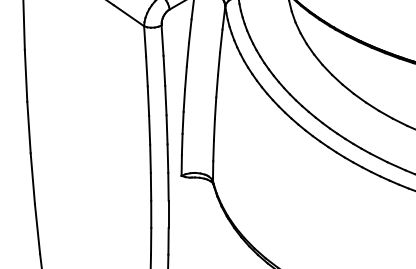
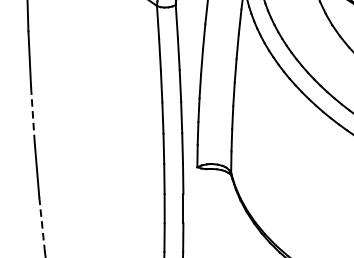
line: (29, 127) -> (33, 115), solid -> dashed
line: (37, 229) -> (42, 224), solid -> dashed

